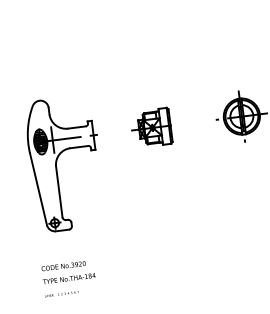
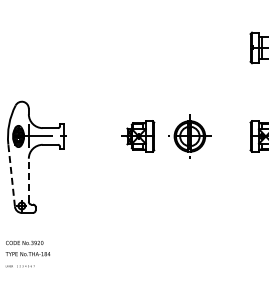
part: (152, 127) -> (138, 136), moved
line: (38, 188) -> (11, 175), solid -> dashed
line: (58, 192) -> (28, 180), solid -> dashed

